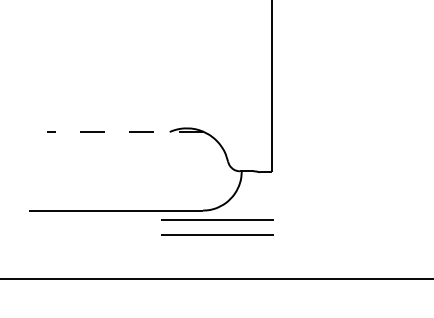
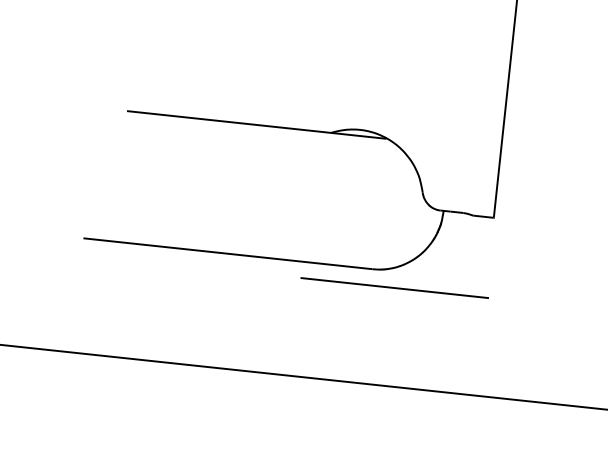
line: (124, 131) -> (256, 124), dashed -> solid
line: (217, 234) -> (392, 311), removed

